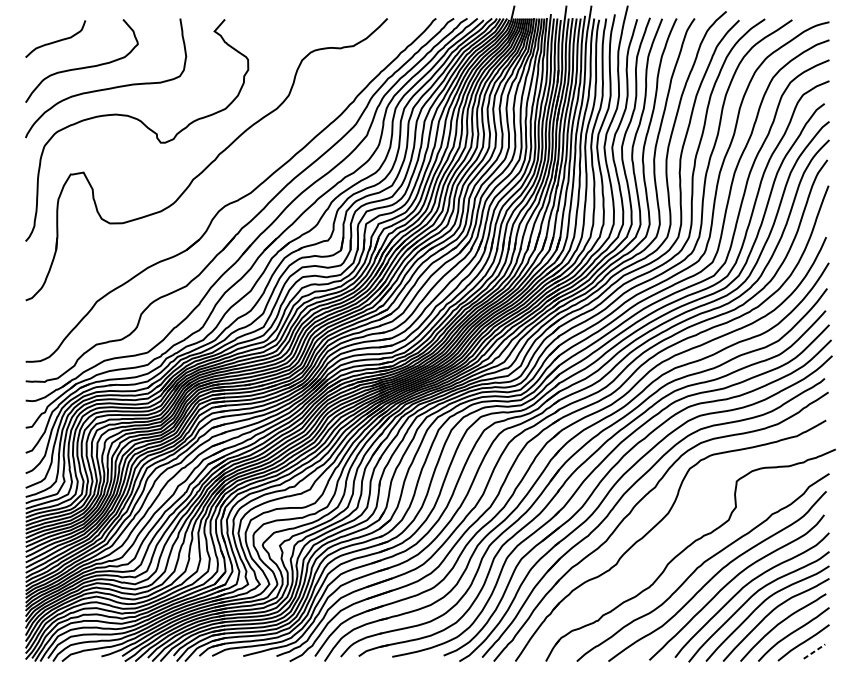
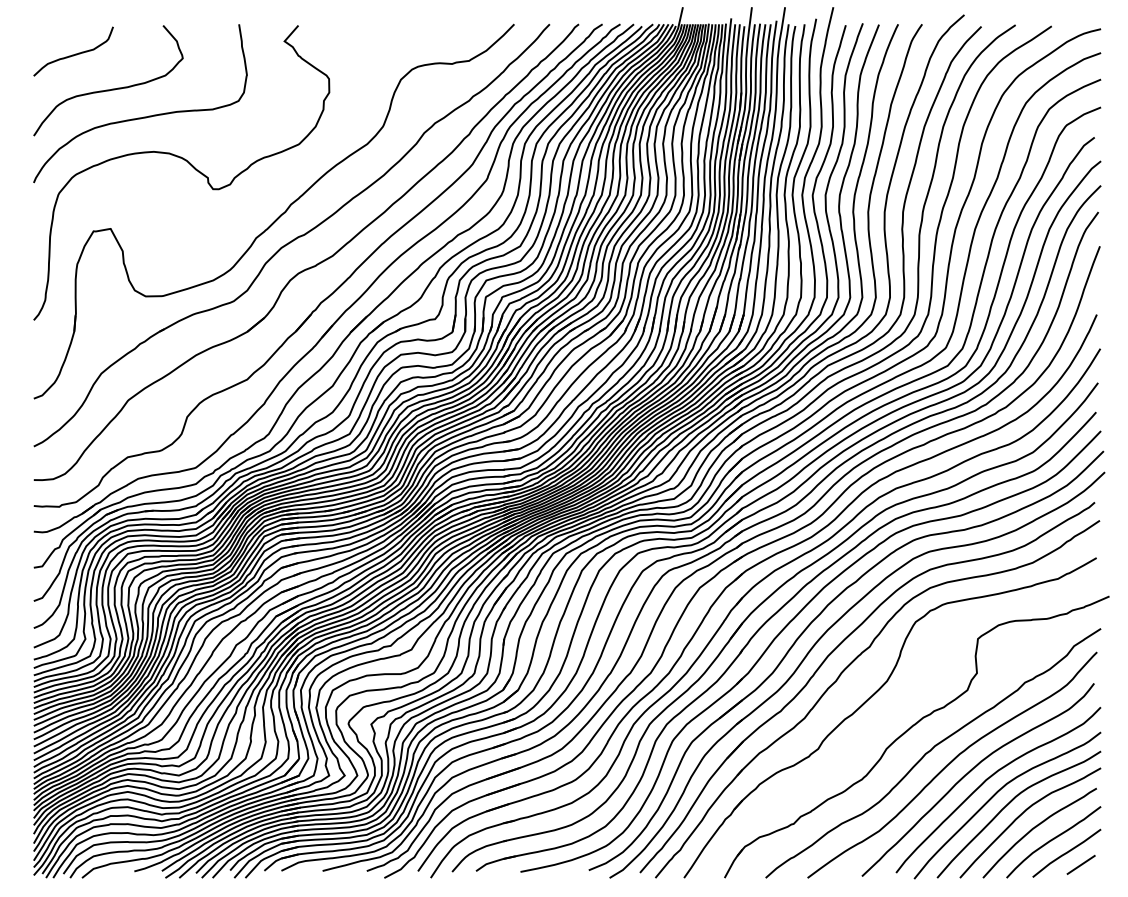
part: (219, 177) -> (291, 235), added
line: (814, 651) -> (1081, 864), dashed -> solid

